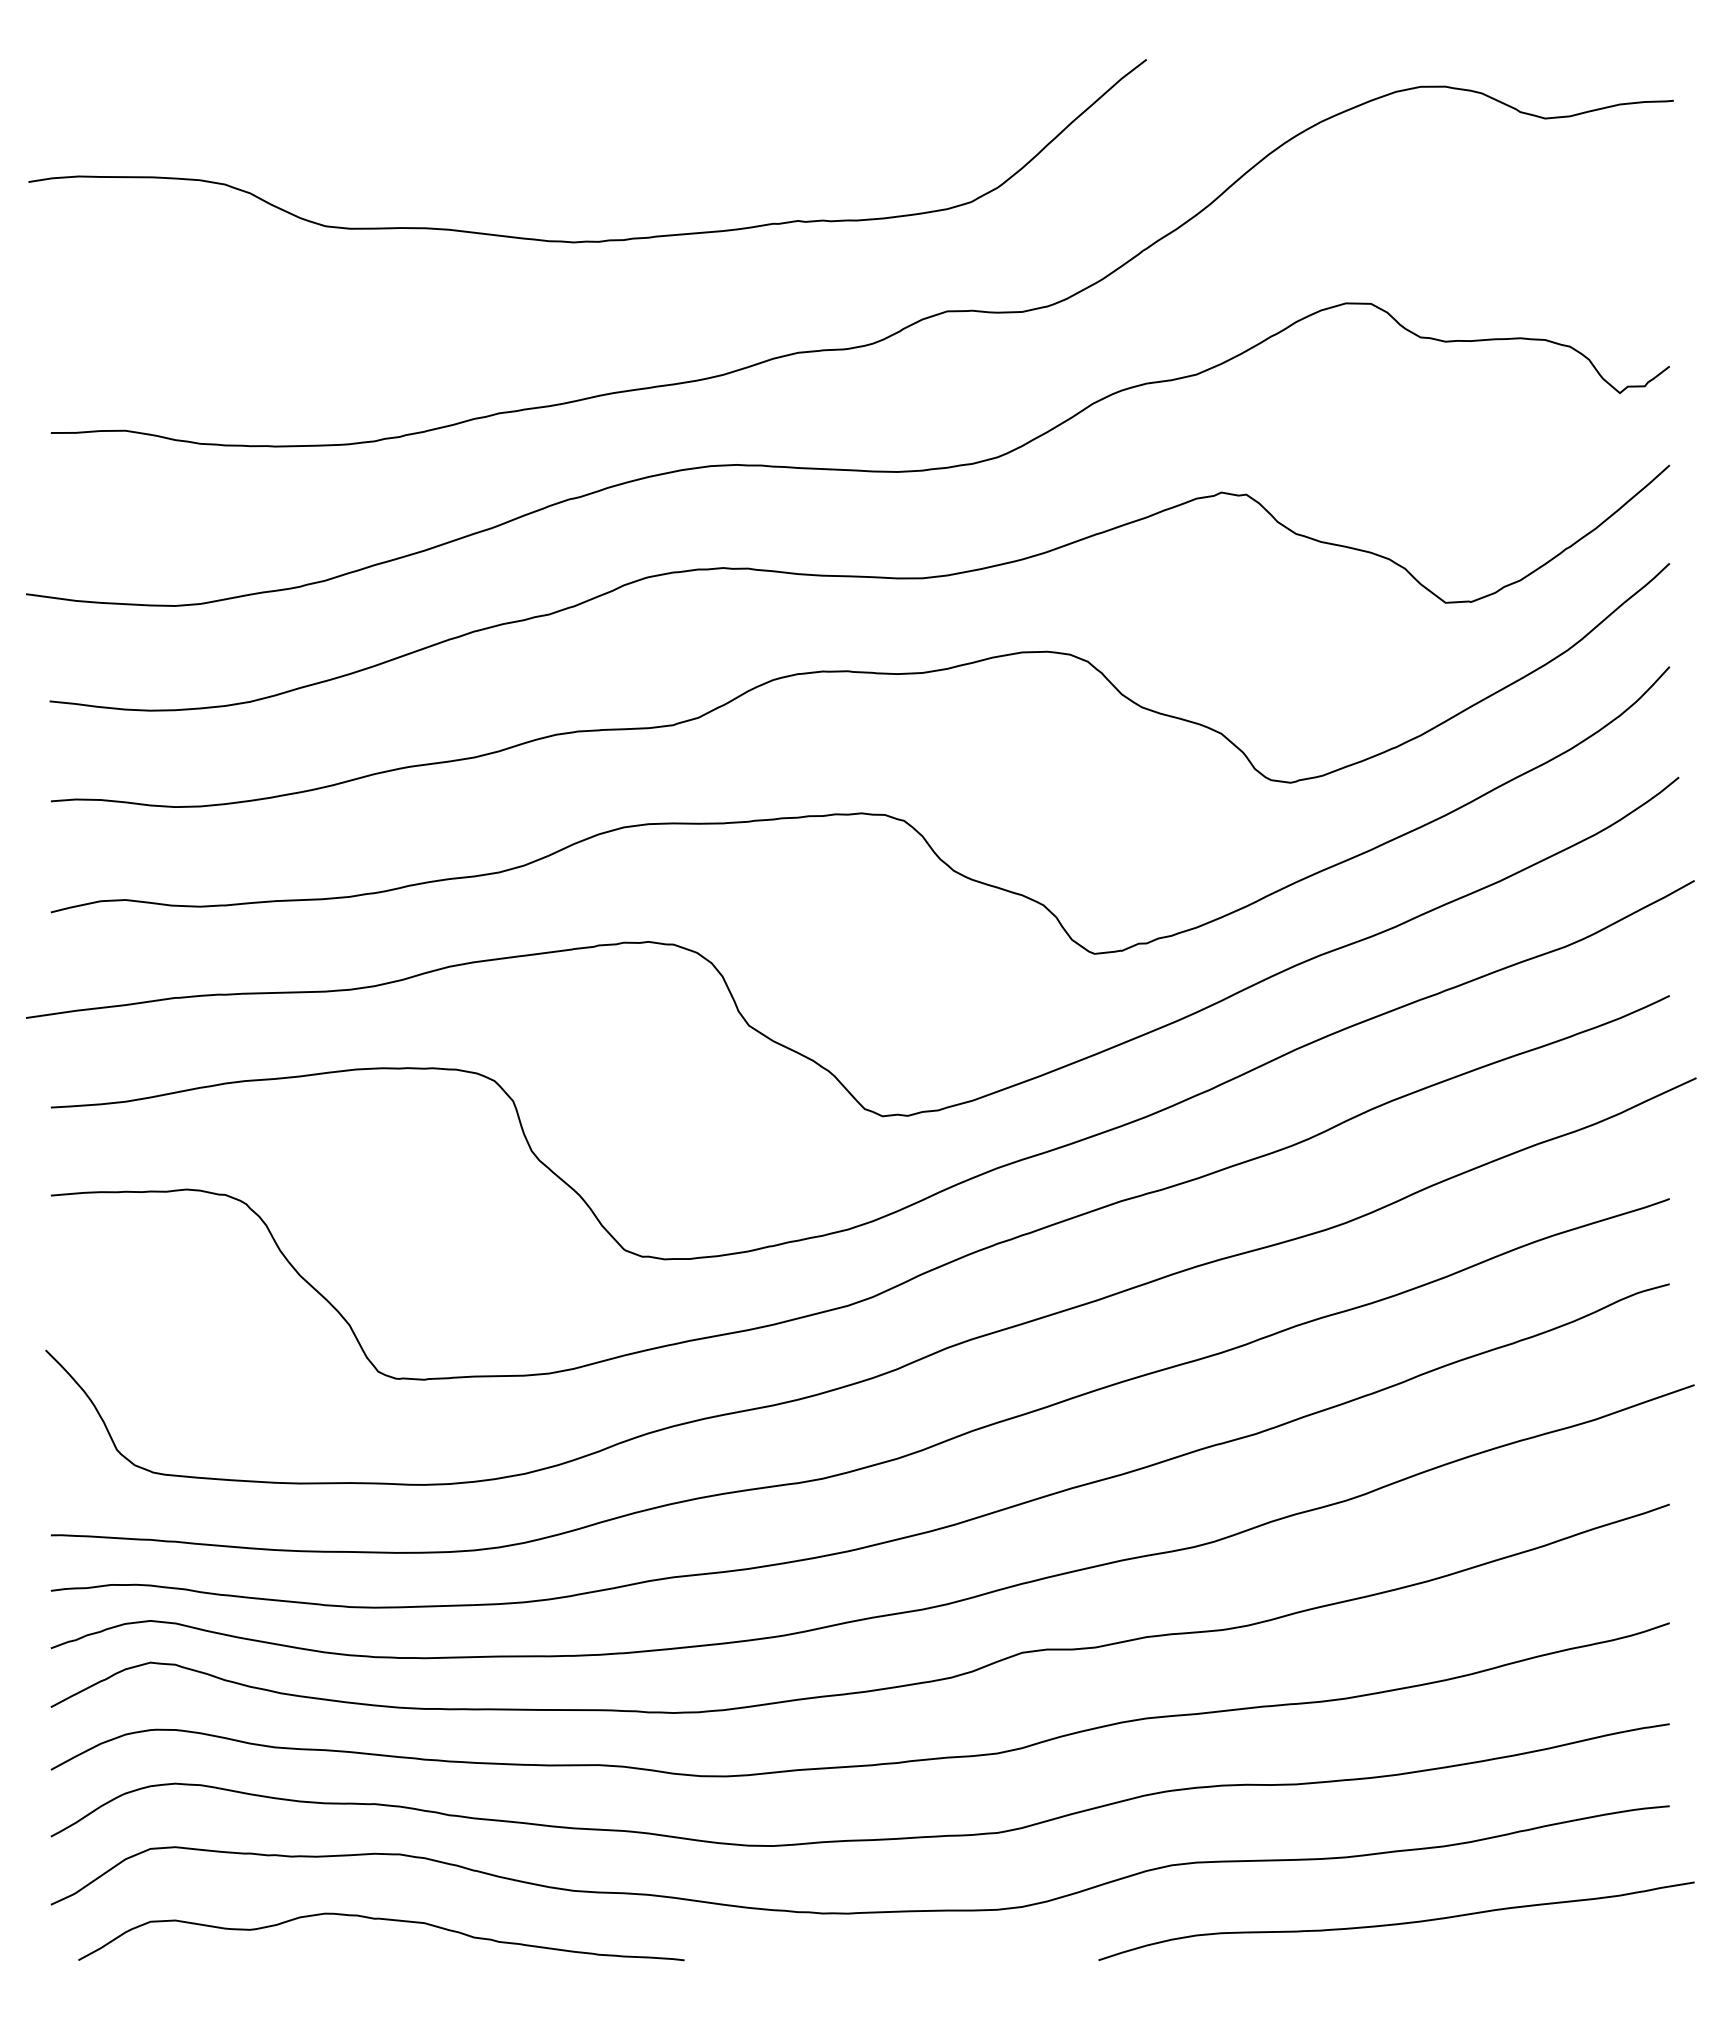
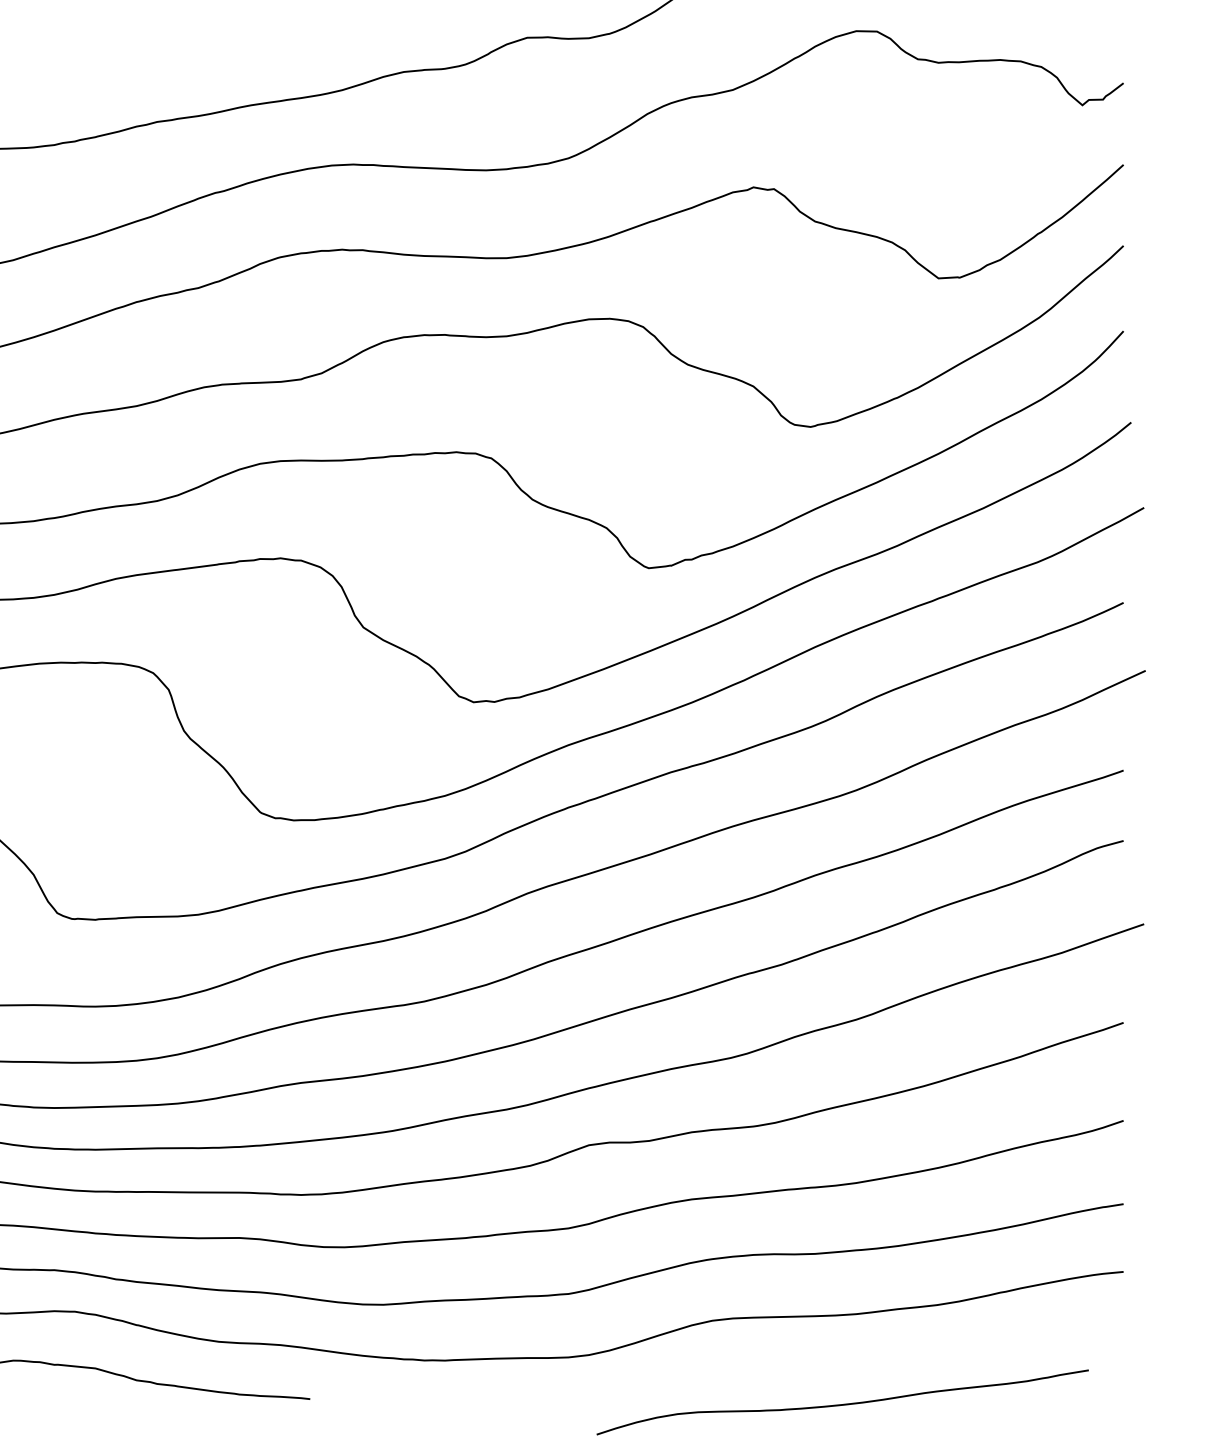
curve: (1396, 1923) -> (842, 1404), moved

